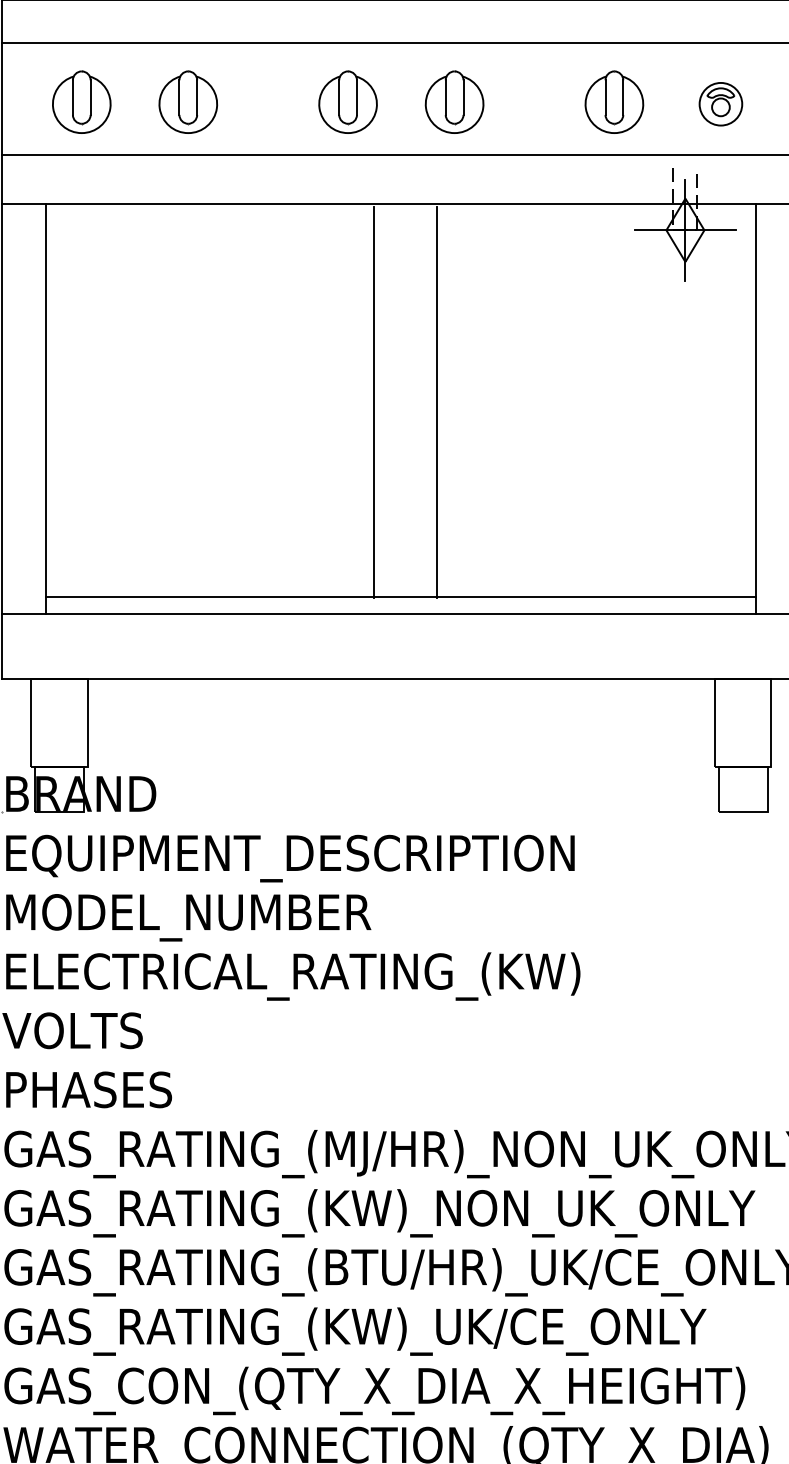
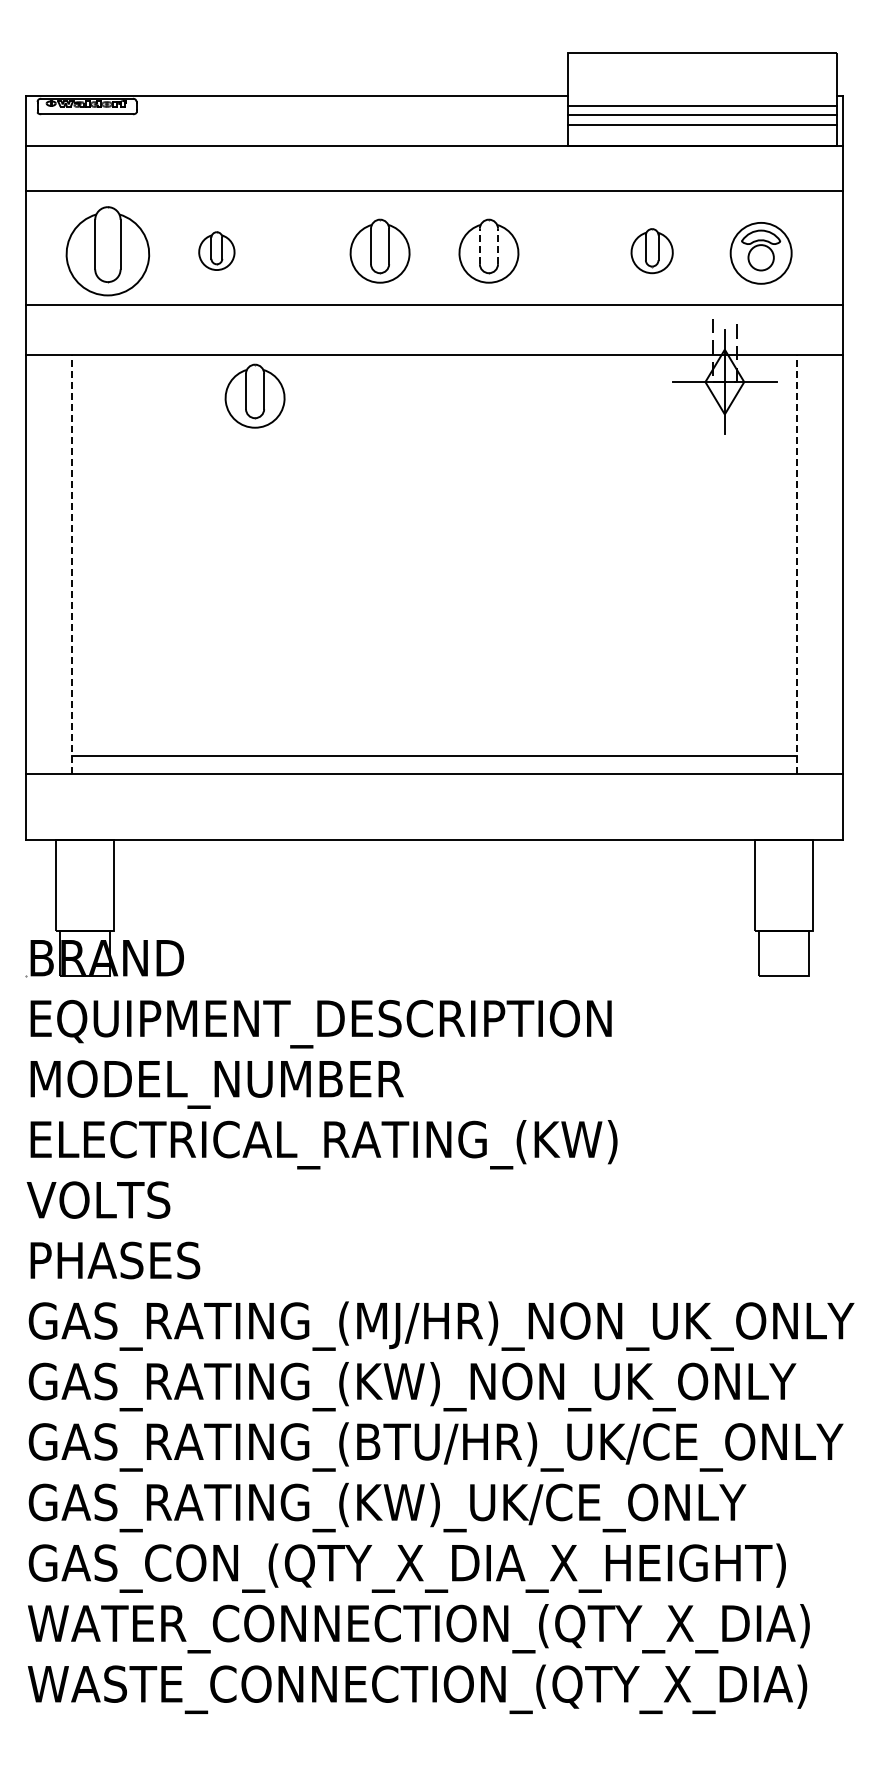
line: (445, 97) -> (479, 246), solid -> dashed
line: (463, 97) -> (498, 246), solid -> dashed
part: (81, 101) -> (107, 250), size x1.4
part: (188, 101) -> (216, 250), size x0.6
part: (613, 101) -> (651, 250), size x0.7
part: (720, 103) -> (760, 252), size x1.4
part: (225, 243) -> (254, 395), added
line: (373, 401) -> (406, 557), removed
line: (437, 401) -> (471, 557), removed
line: (46, 408) -> (71, 564), solid -> dashed
line: (756, 408) -> (797, 564), solid -> dashed

